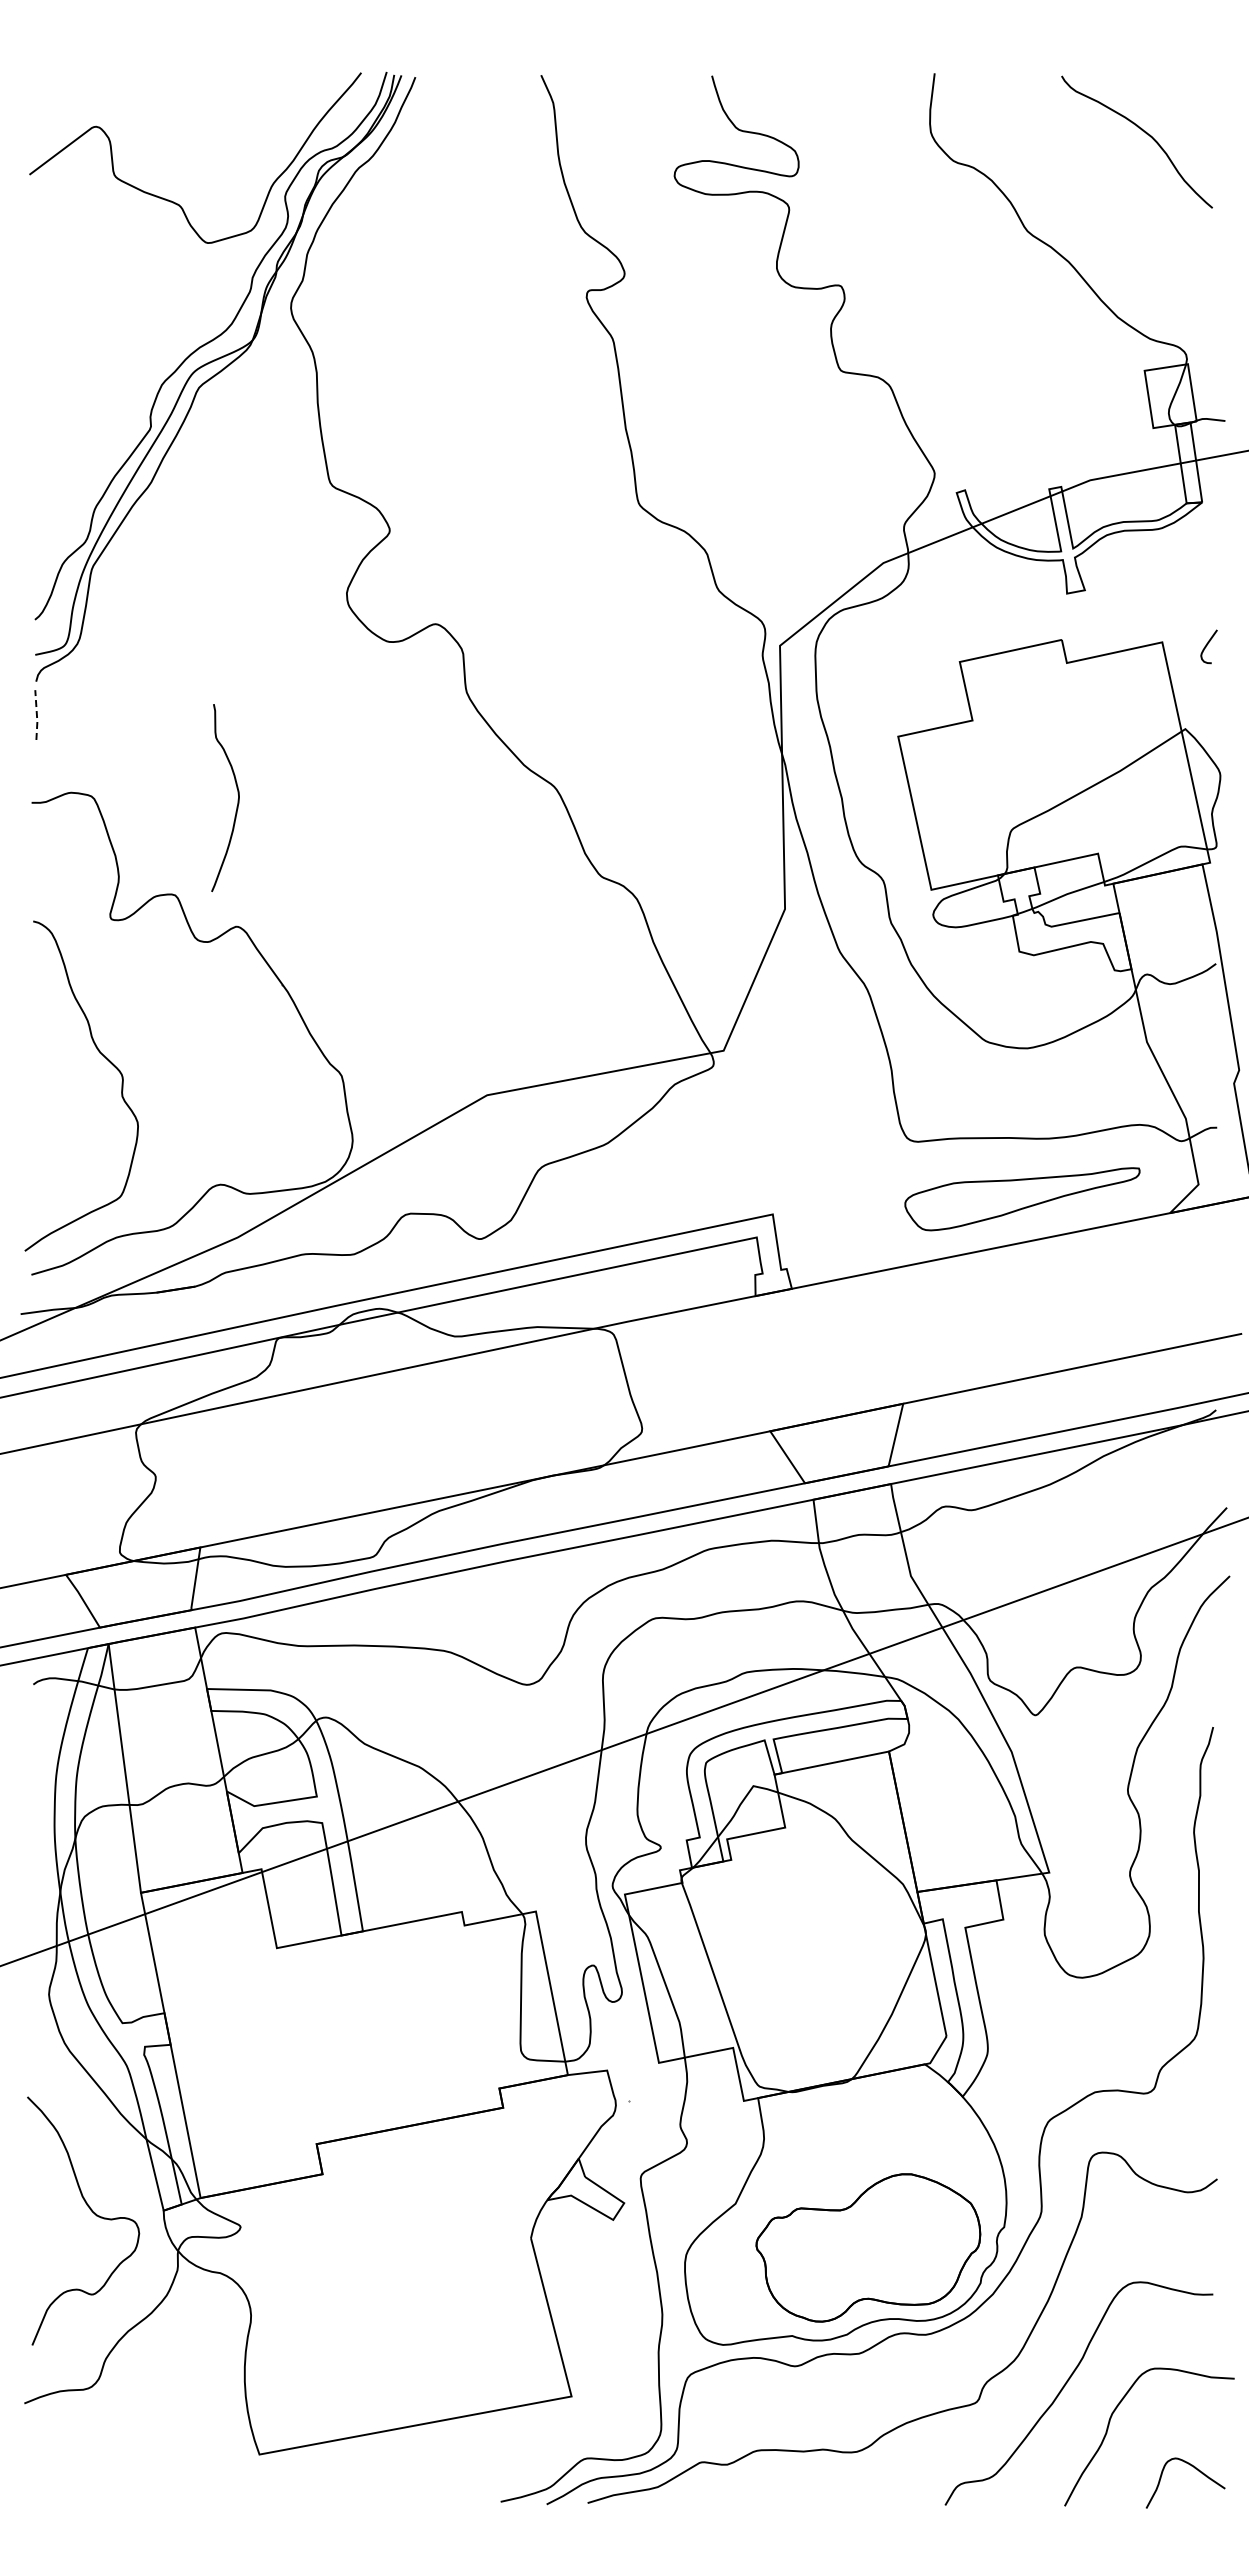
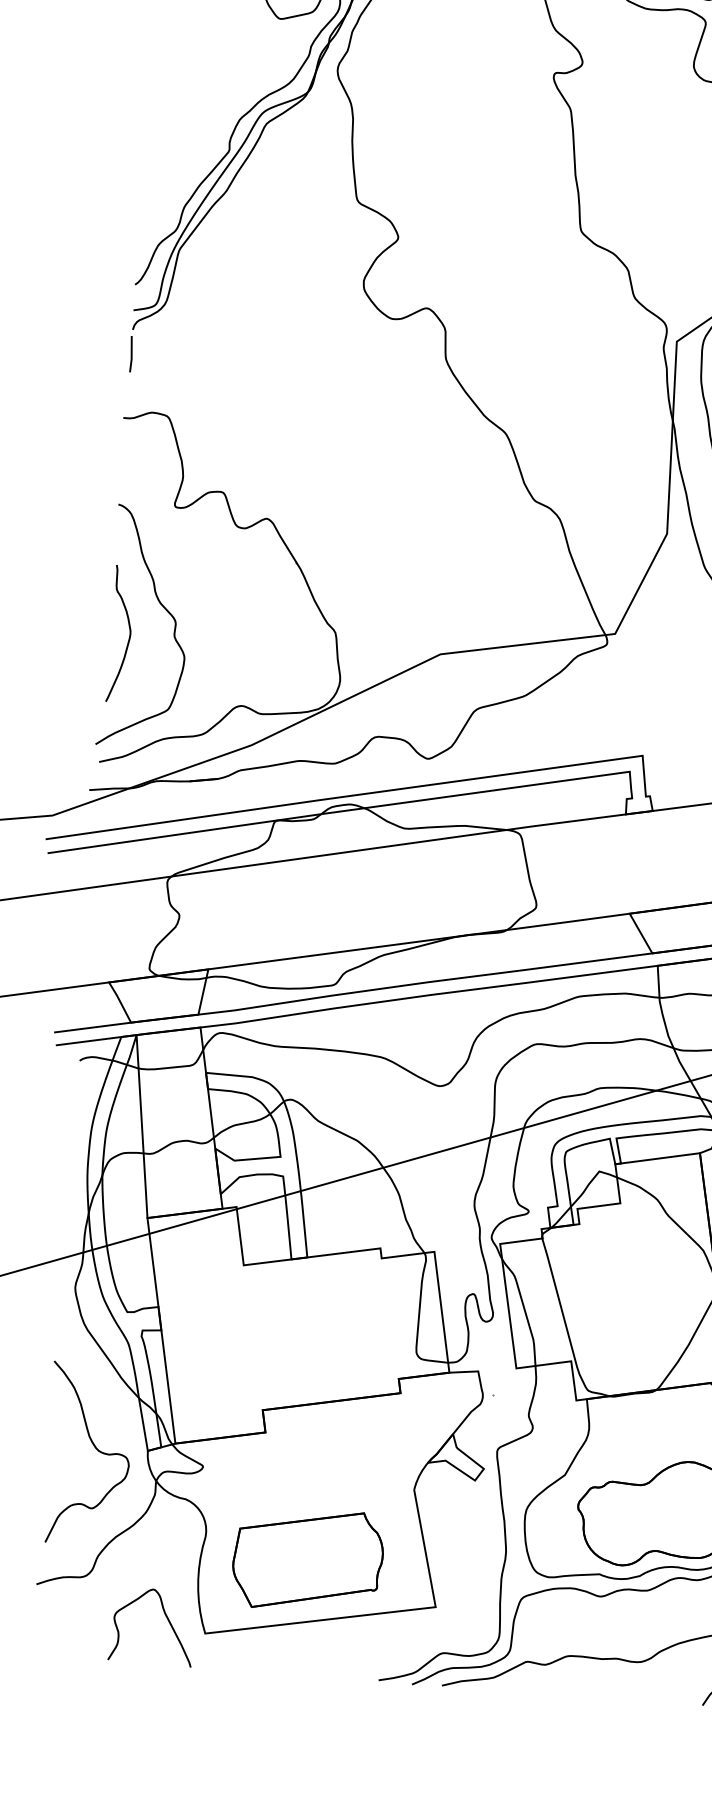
line: (36, 715) -> (131, 354), dashed -> solid
curve: (237, 799) -> (129, 635), moved
part: (392, 2344) -> (307, 1560), added
curve: (205, 2437) -> (166, 1618), added

